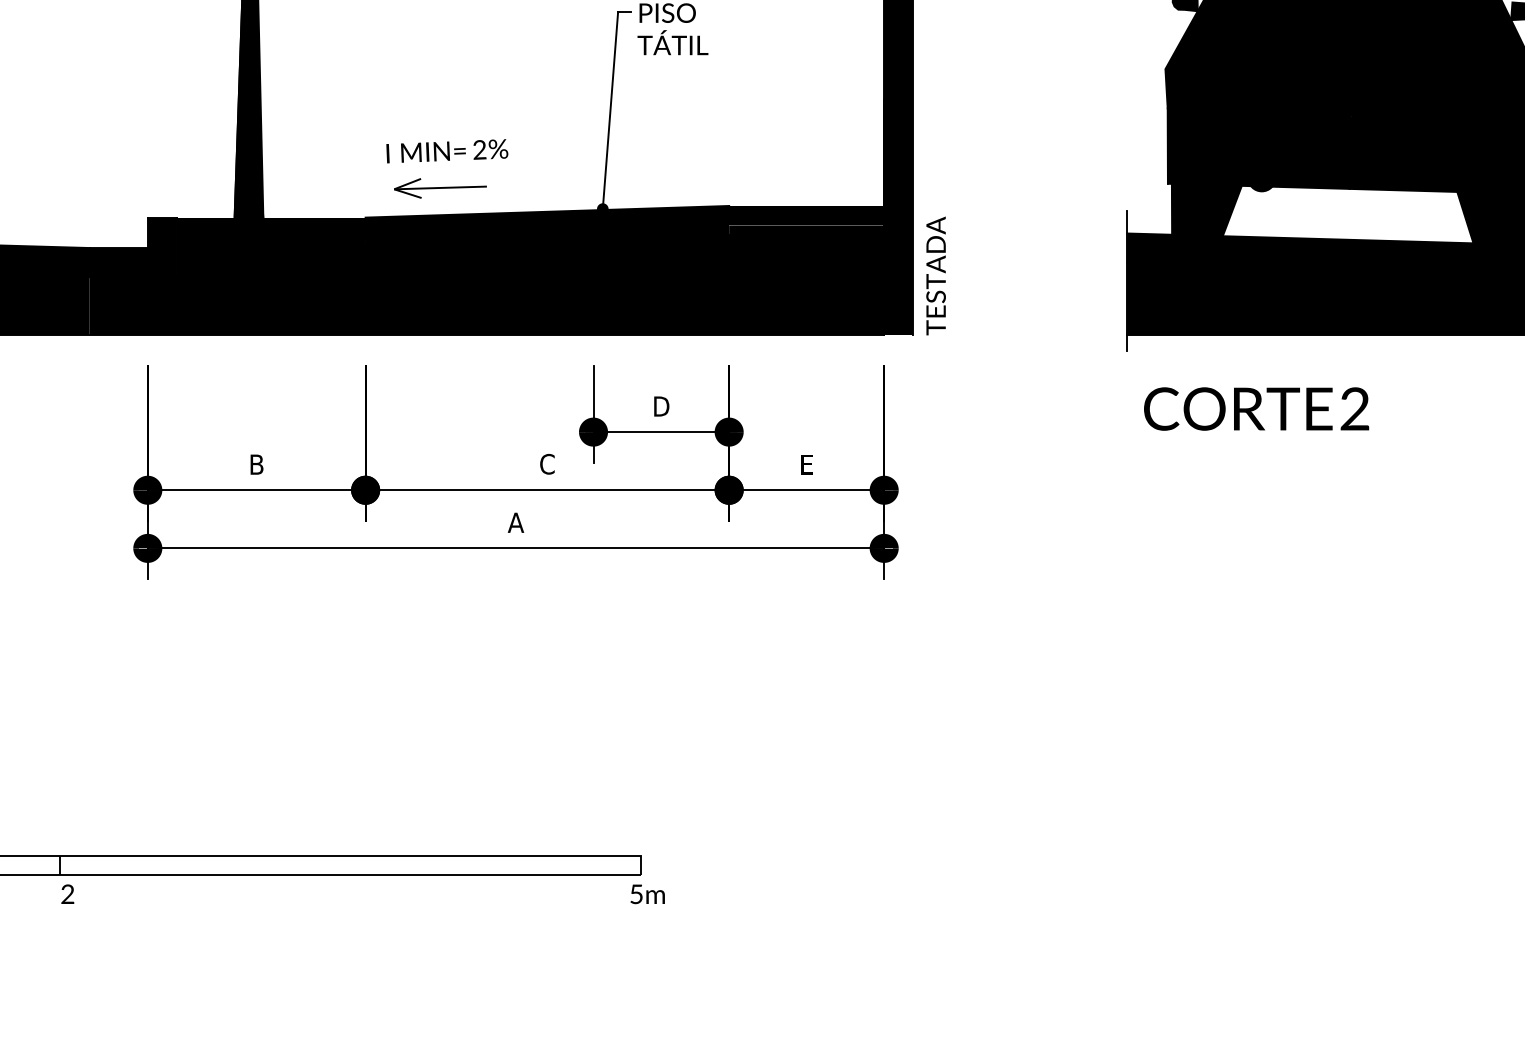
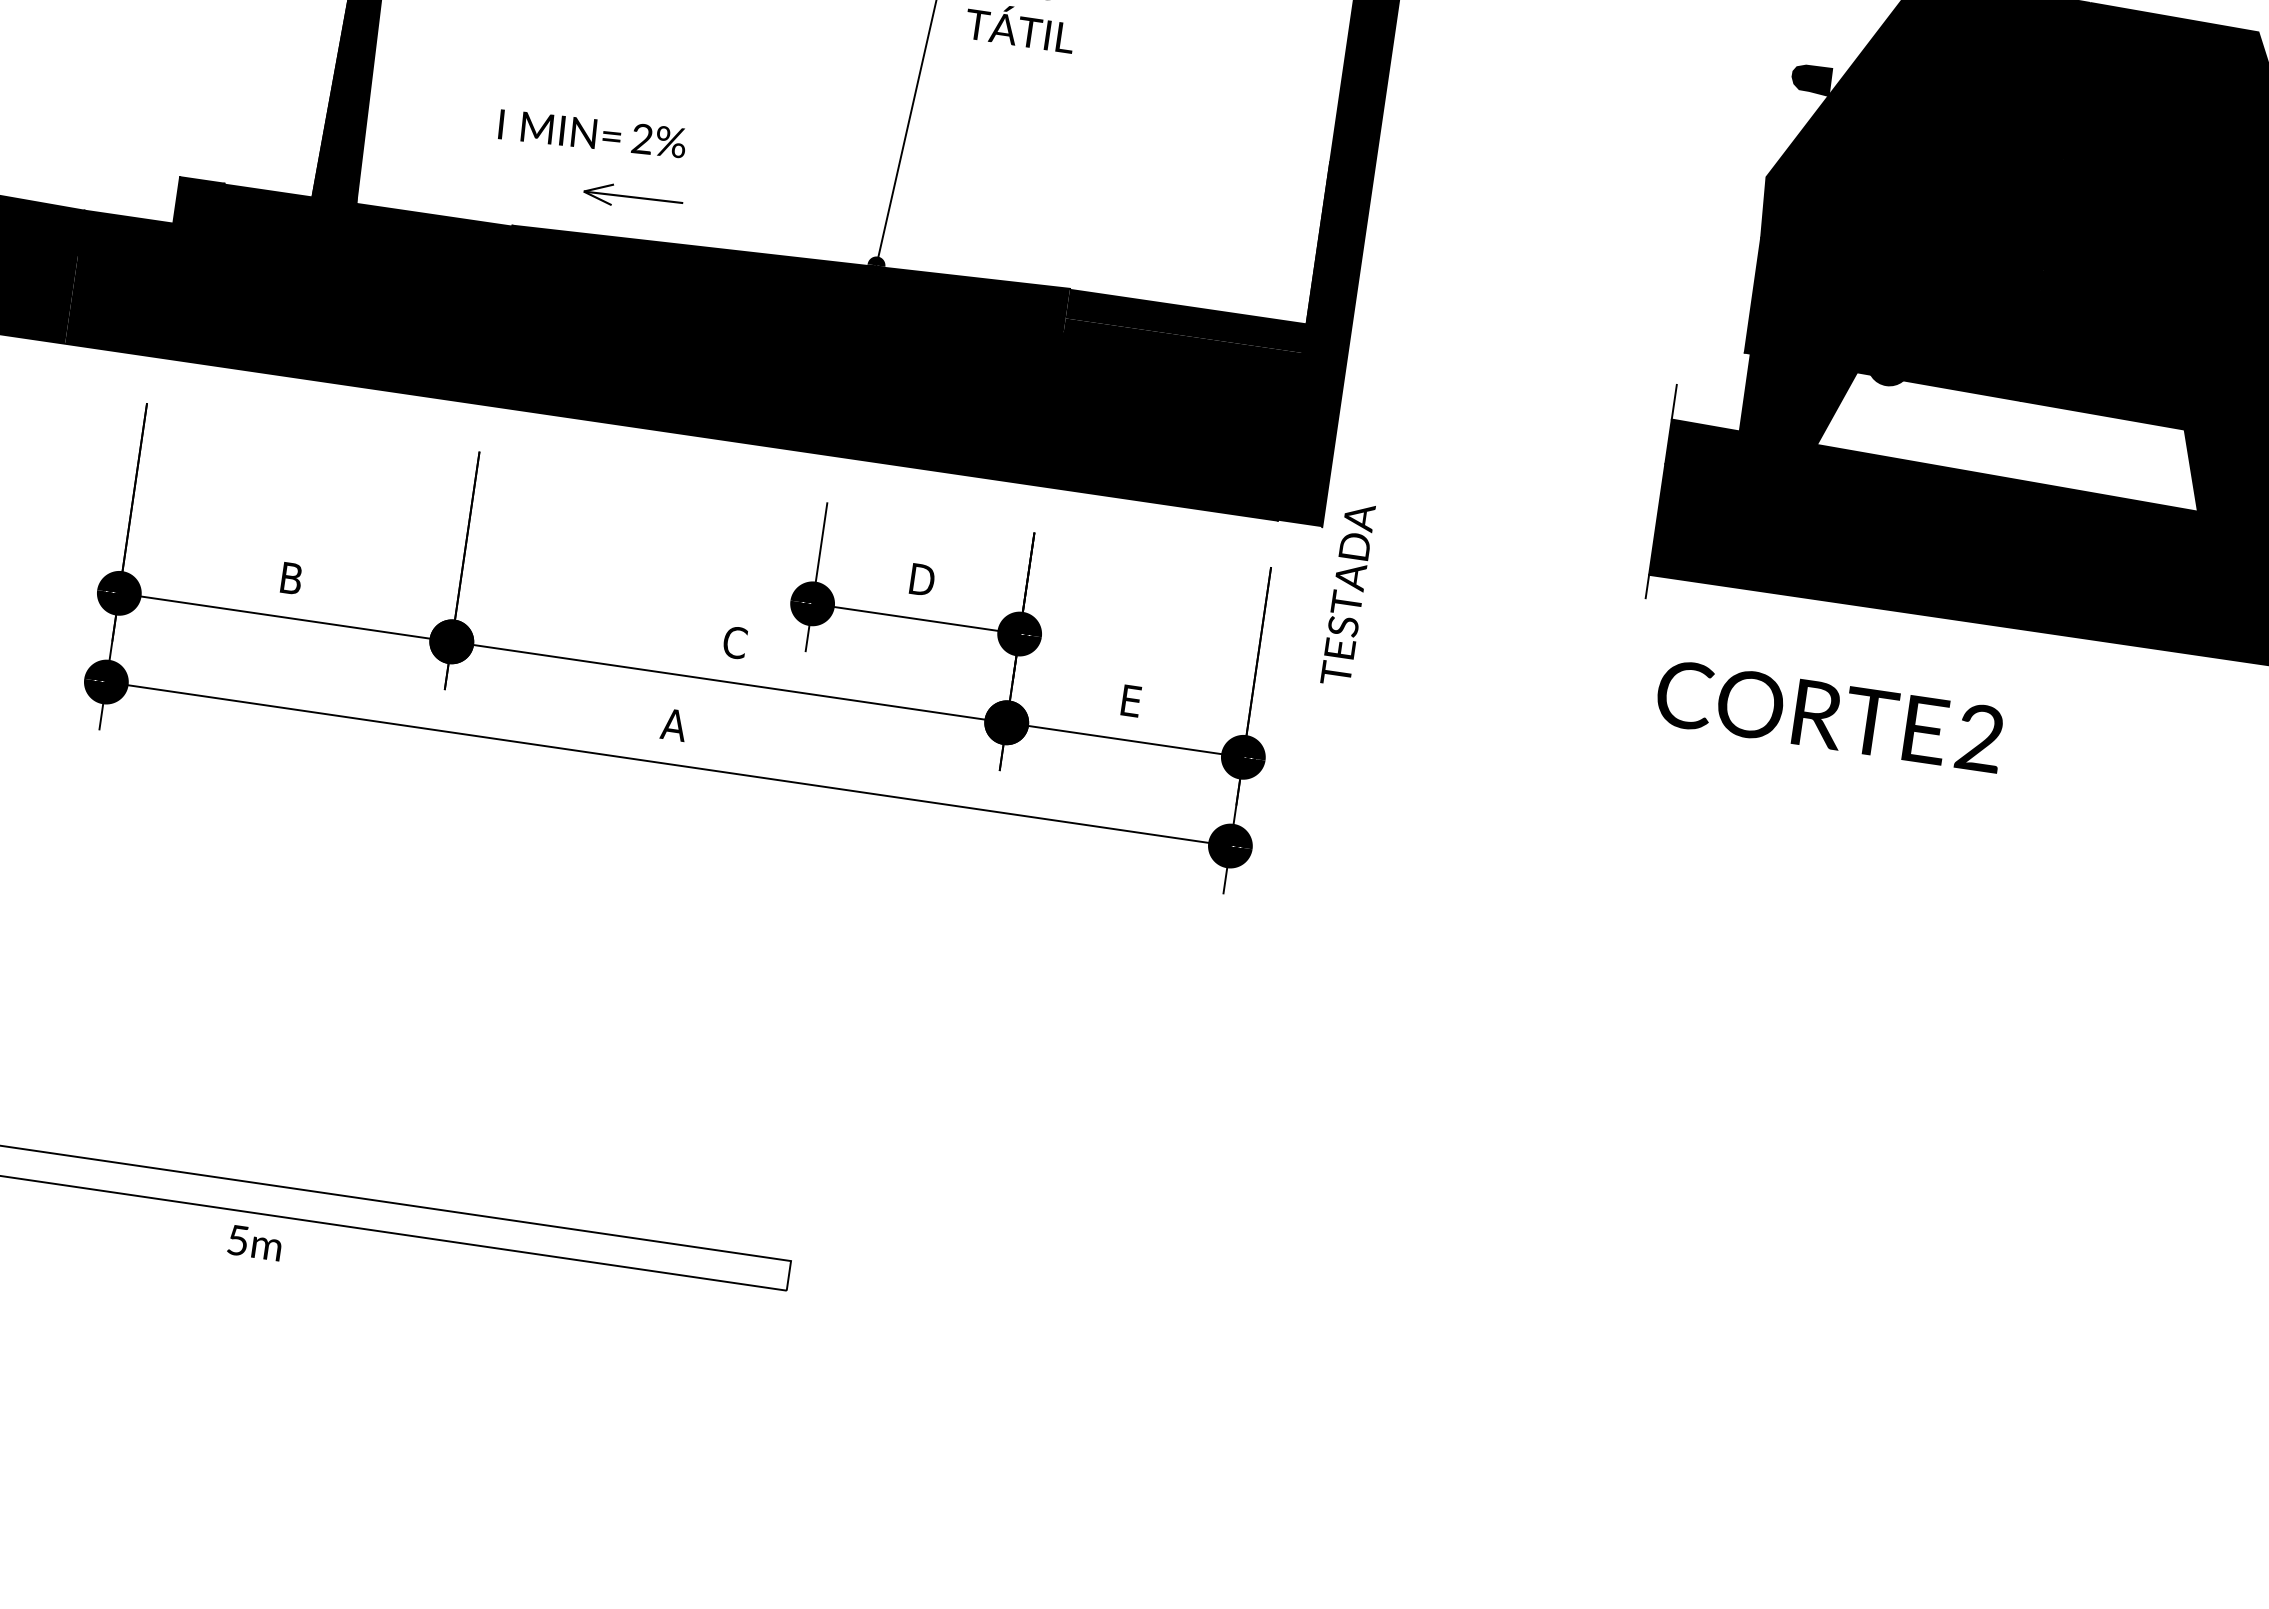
text: (447, 151) -> (592, 134), moved
part: (440, 188) -> (633, 197), size x0.7
text: (935, 275) -> (1347, 593), moved
text: (647, 894) -> (254, 1243), moved

